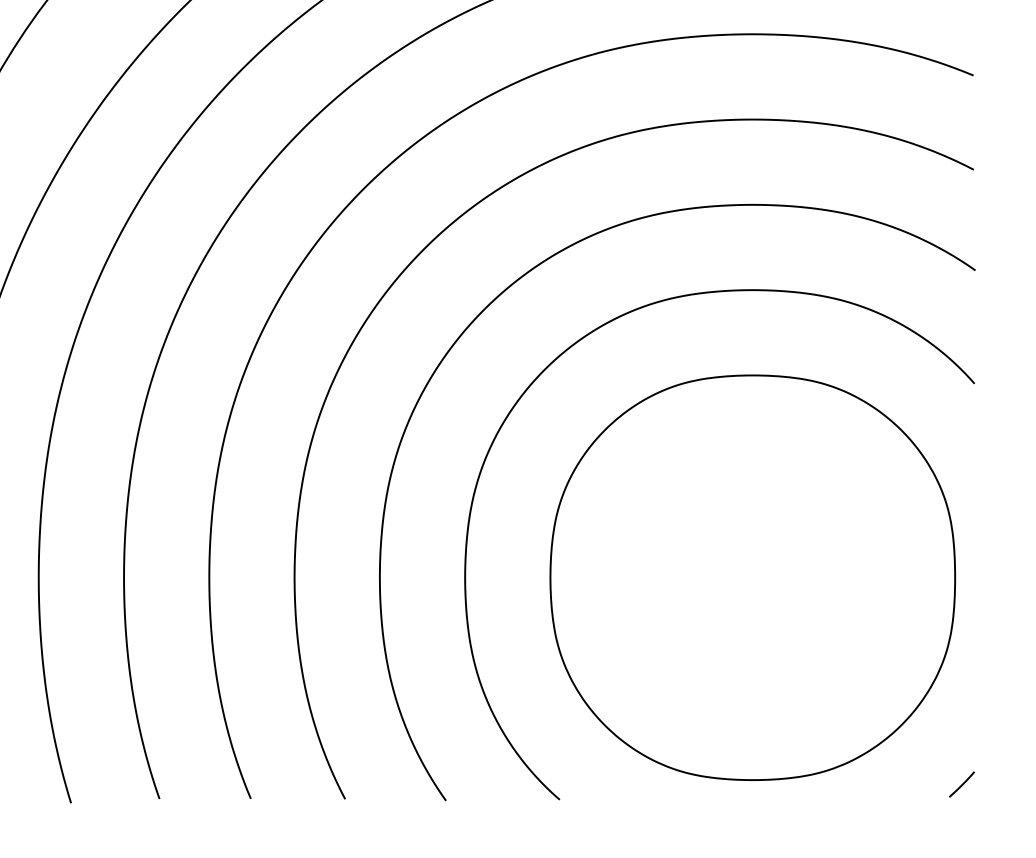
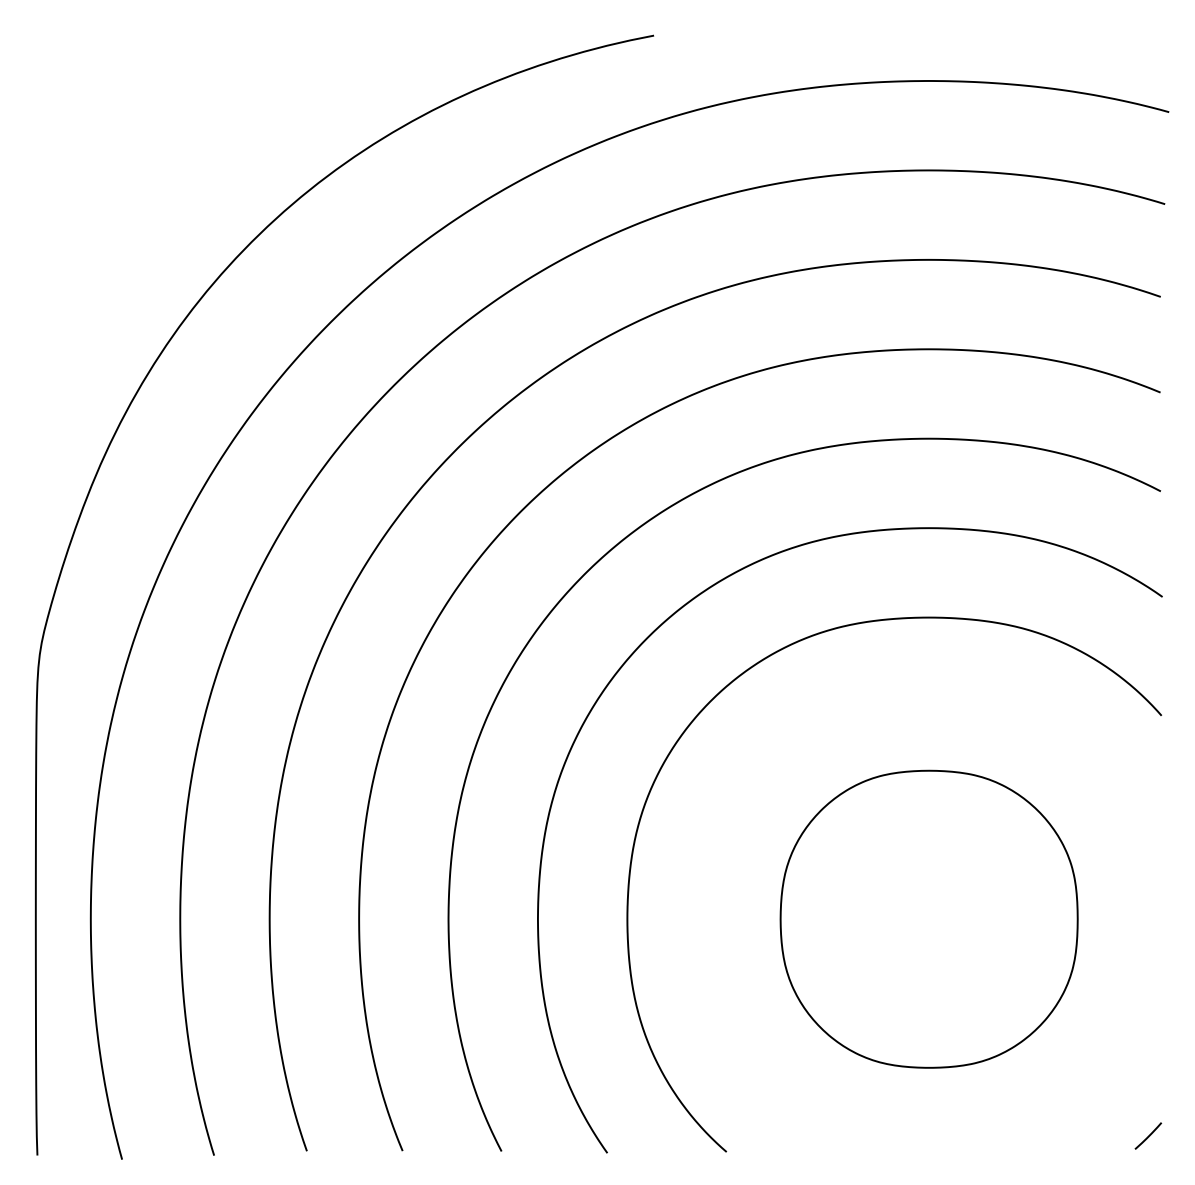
part: (753, 578) -> (929, 919), size x0.7

